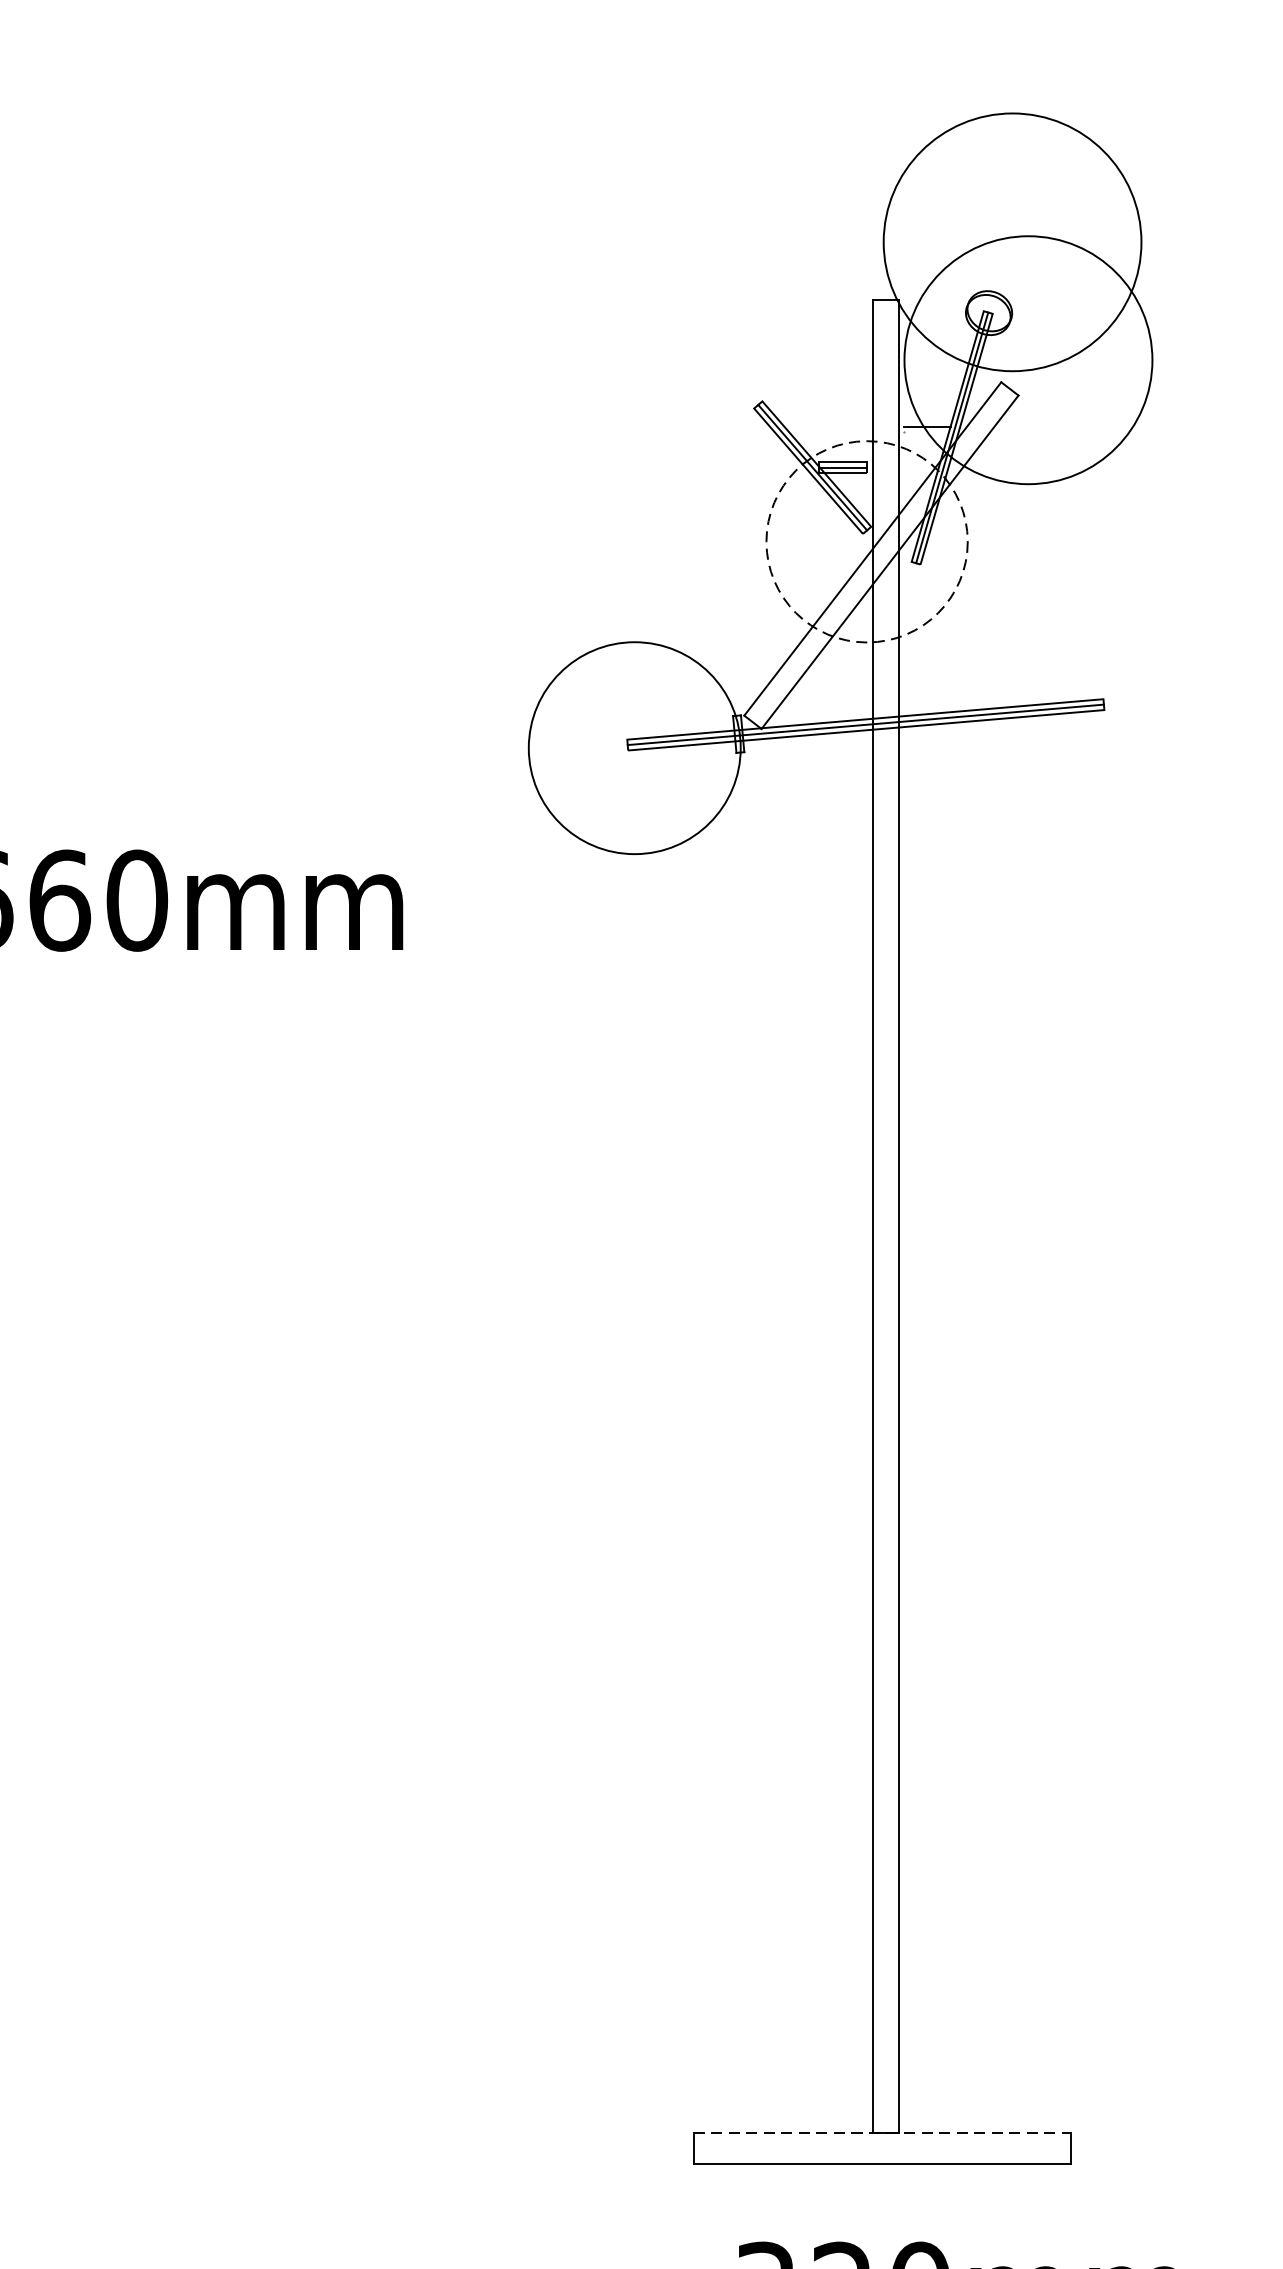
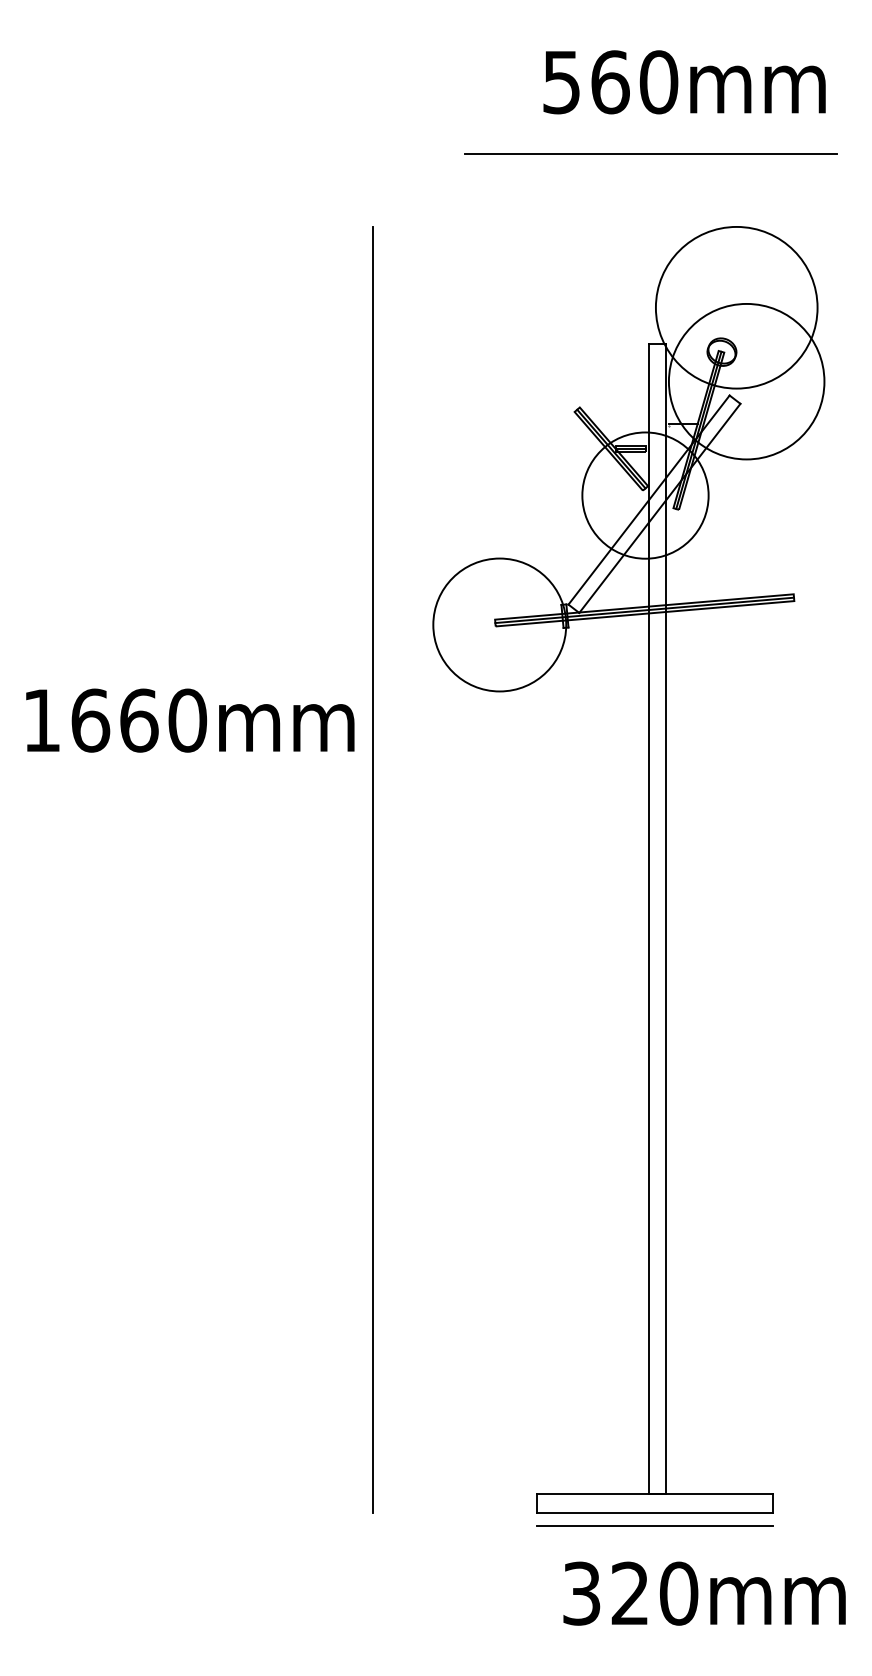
circle: (867, 541) -> (645, 495), dashed -> solid
line: (431, 1138) -> (372, 869), added
line: (883, 2132) -> (655, 1493), dashed -> solid
line: (881, 2184) -> (654, 1525), added

